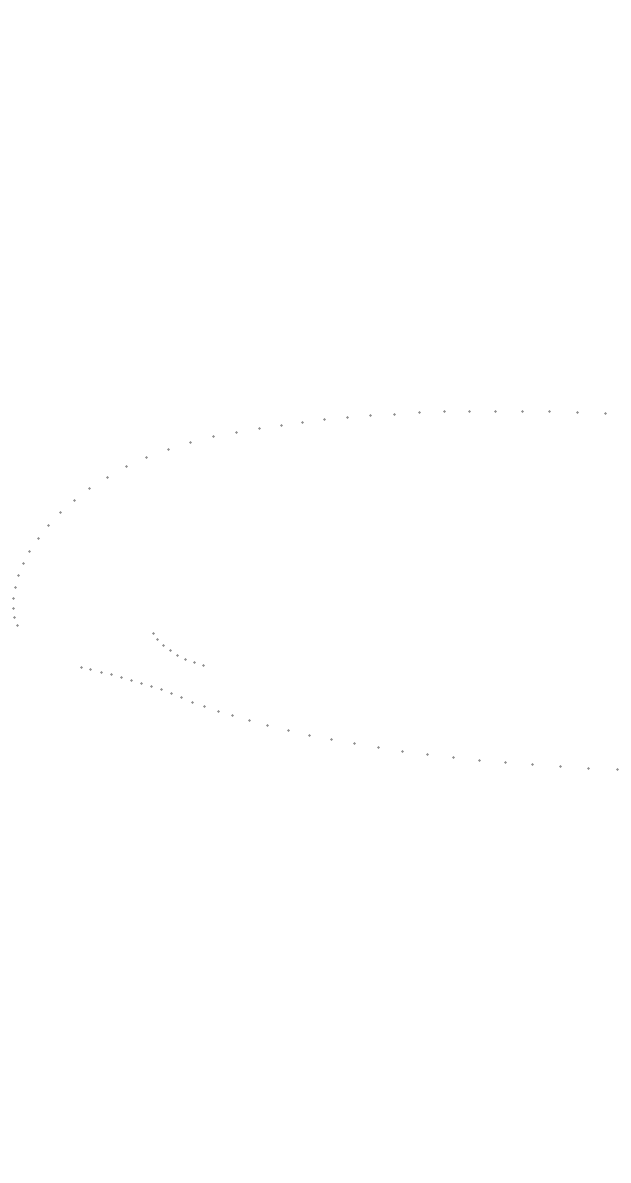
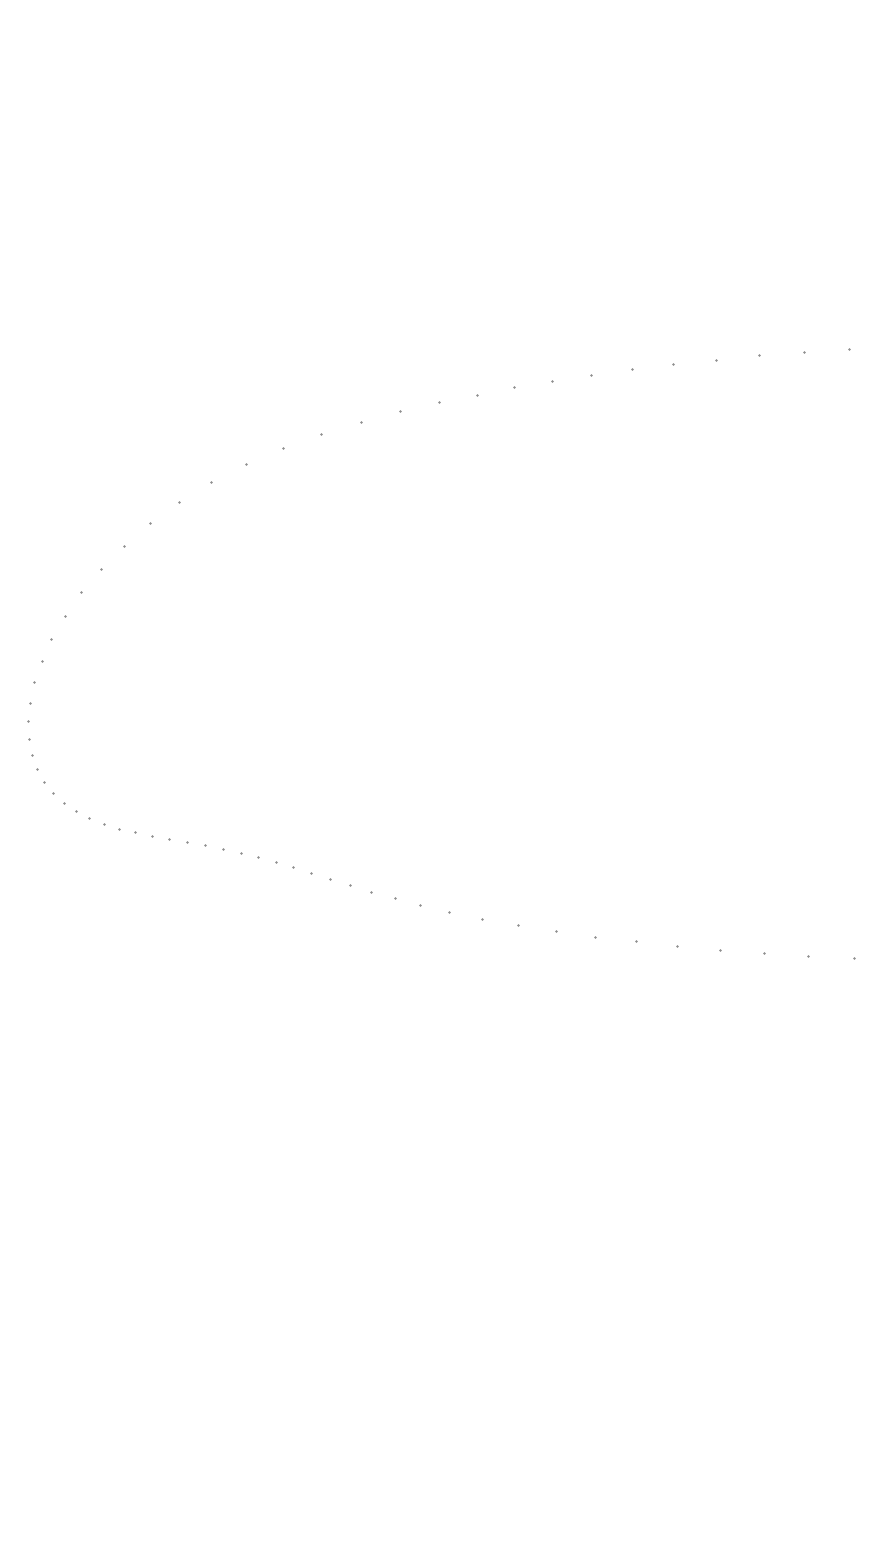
part: (178, 649) -> (90, 808), moved

